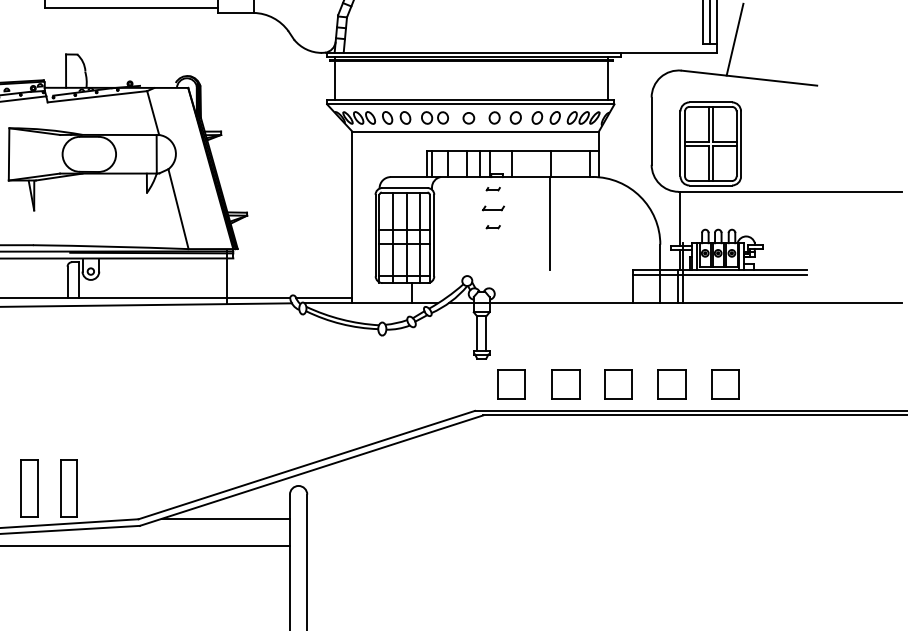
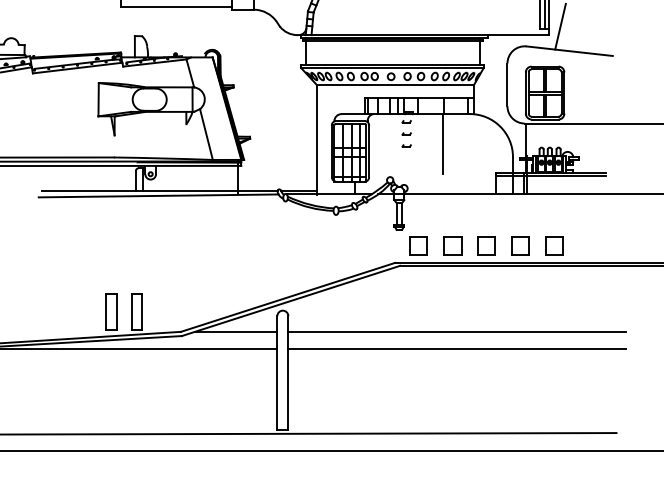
part: (492, 207) -> (406, 133), size x0.62
line: (571, 518) -> (456, 331), added
line: (571, 546) -> (456, 349), added

